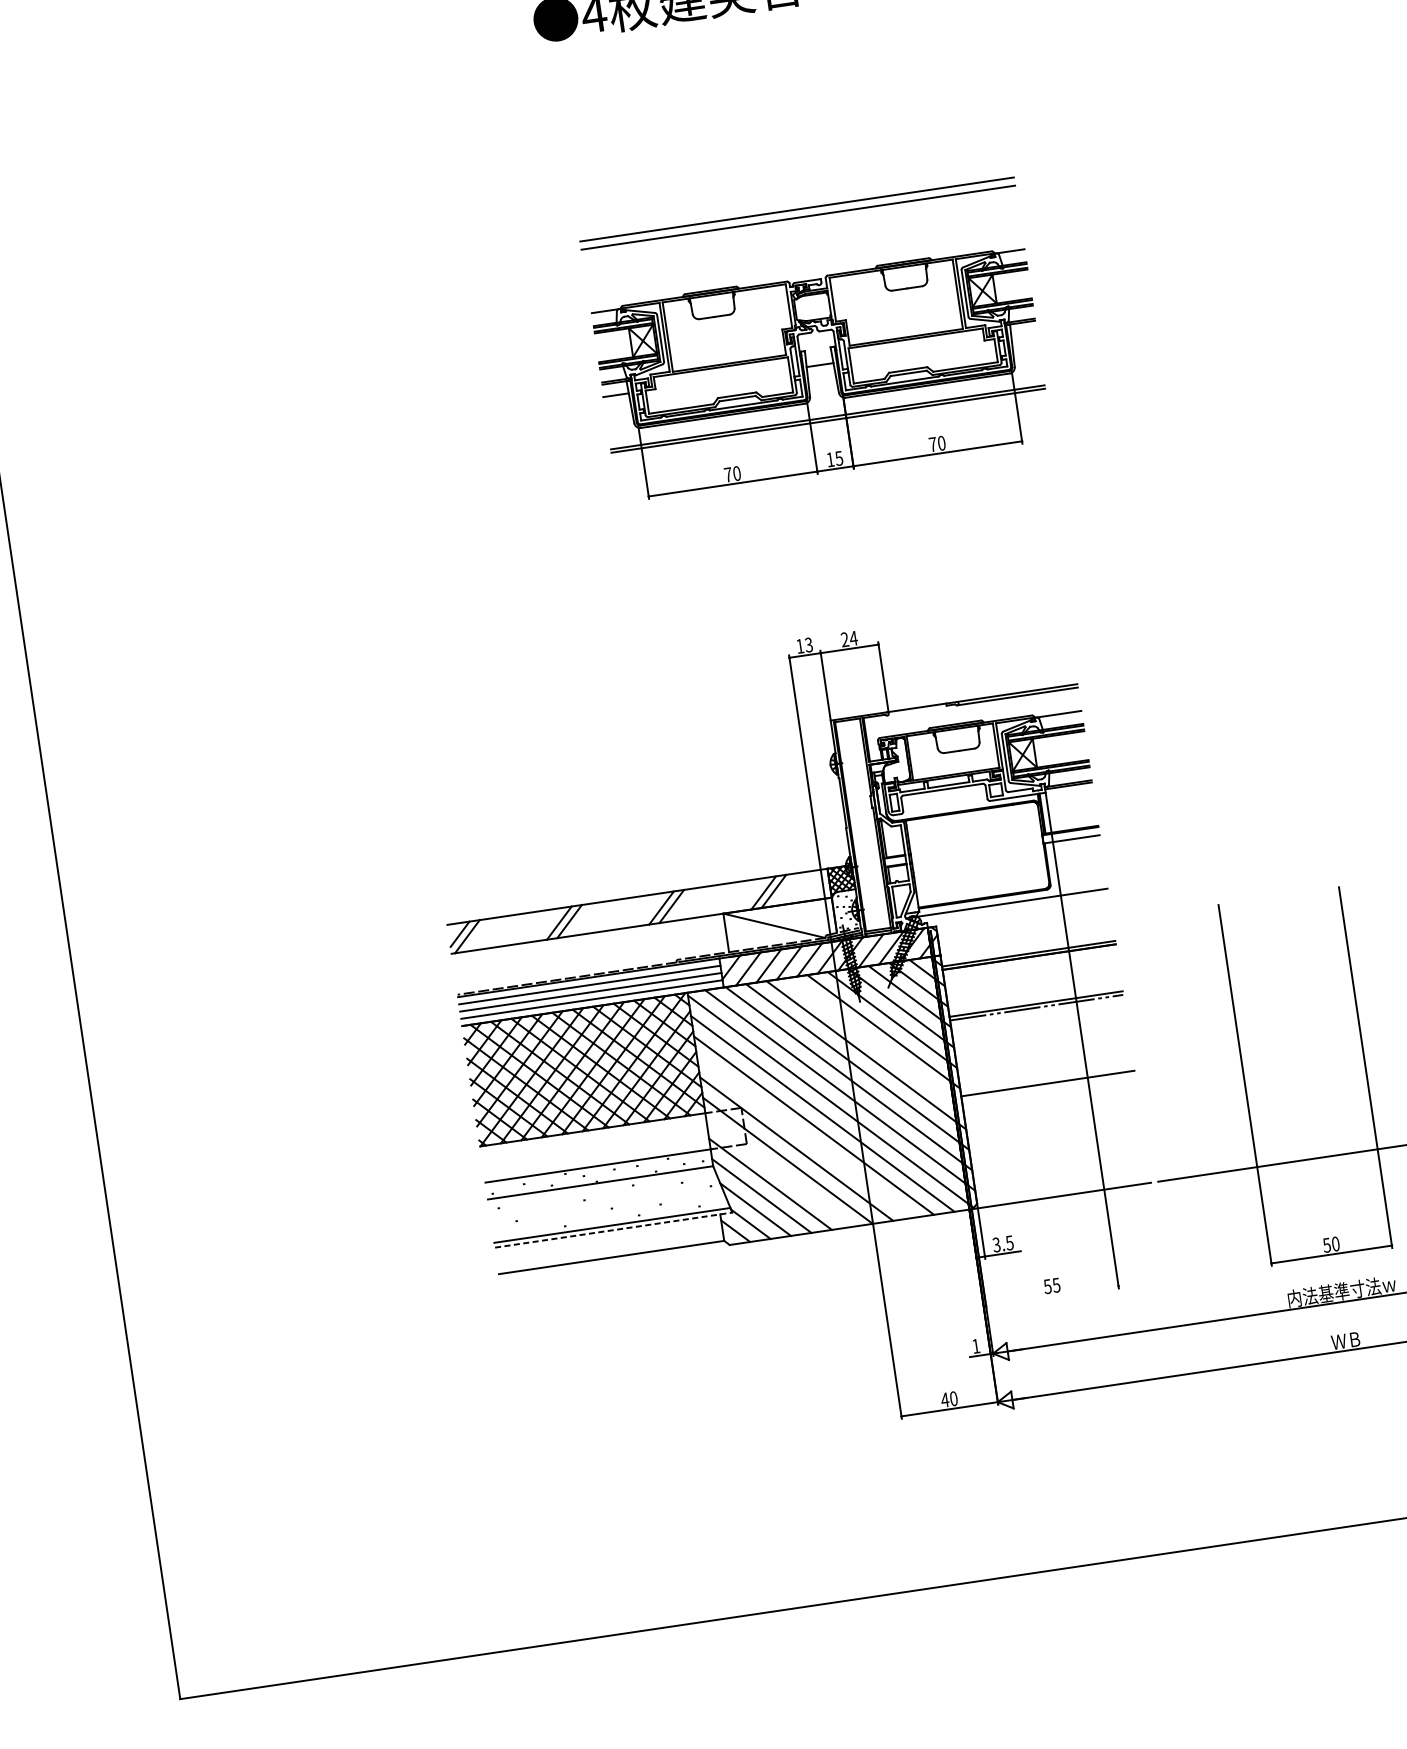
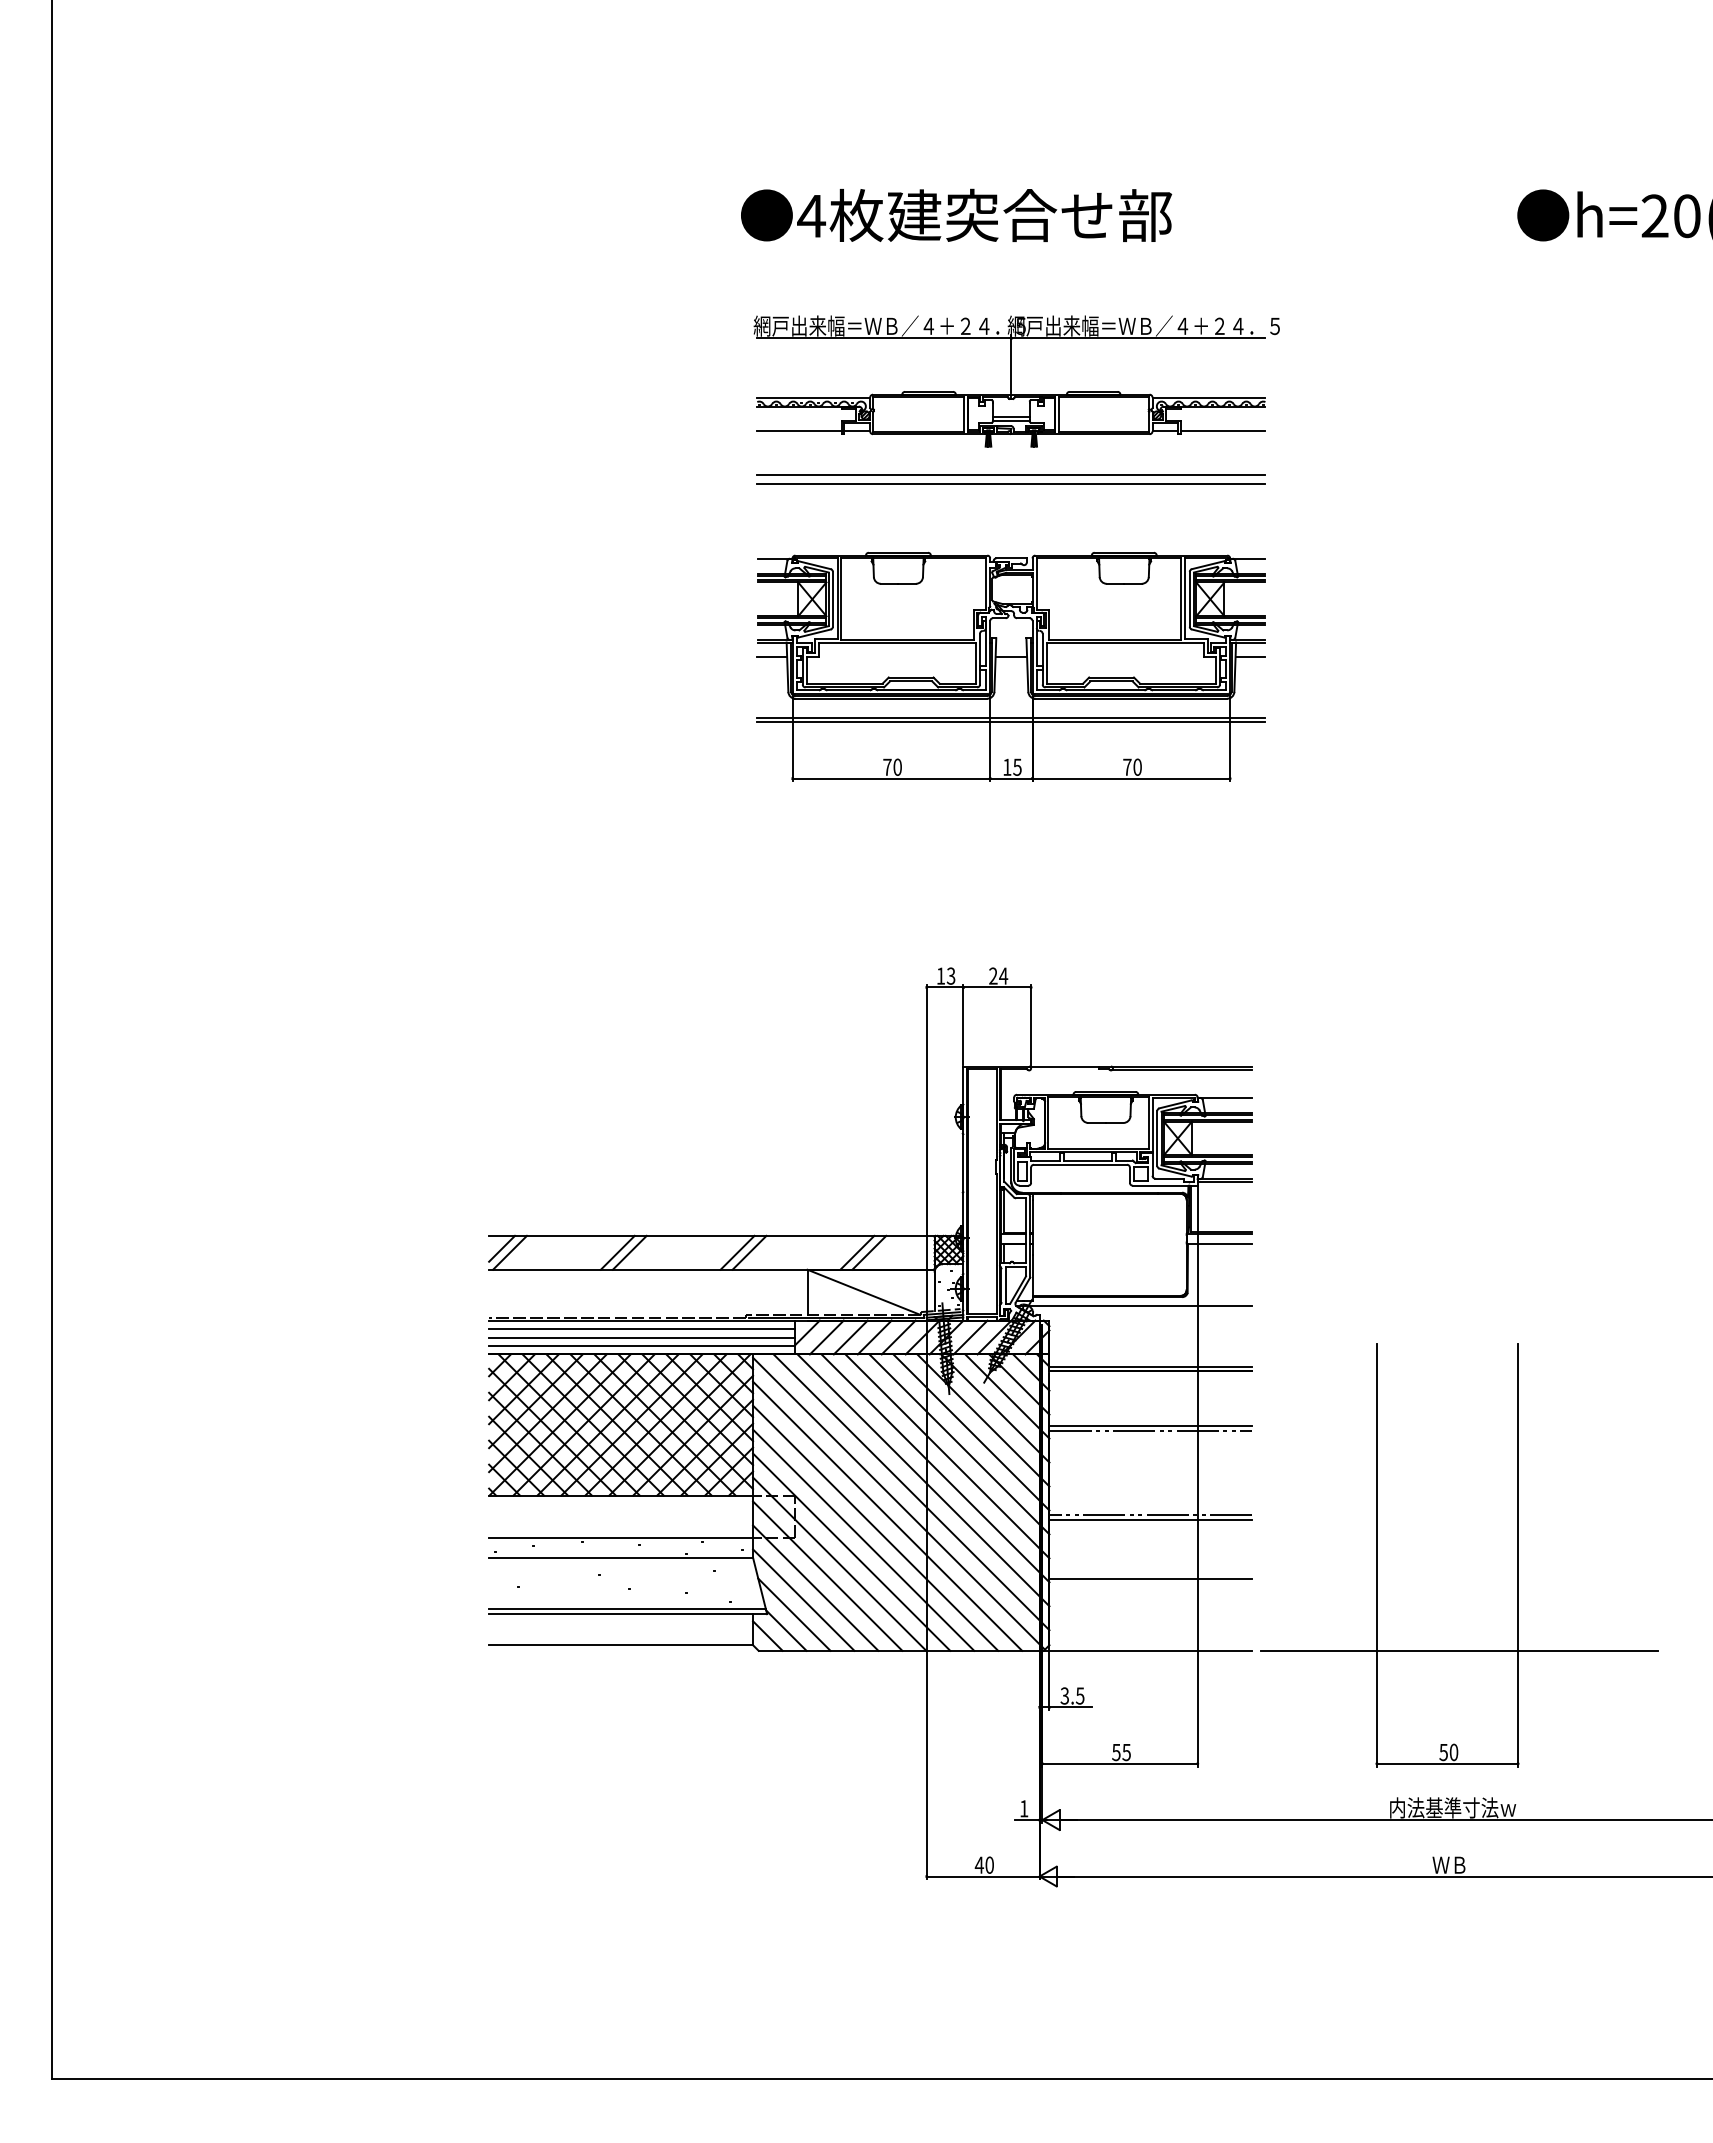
part: (789, 129) -> (1016, 381), added
line: (1024, 334) -> (1250, 656), added
line: (875, 1043) -> (959, 1444), added
line: (1046, 1080) -> (1150, 1515), added
line: (1054, 1133) -> (1150, 1578), added
line: (805, 1136) -> (863, 1539), added
line: (778, 1172) -> (827, 1575), added
line: (614, 1230) -> (628, 1614), dashed -> solid
line: (1051, 1295) -> (1119, 1763), added

